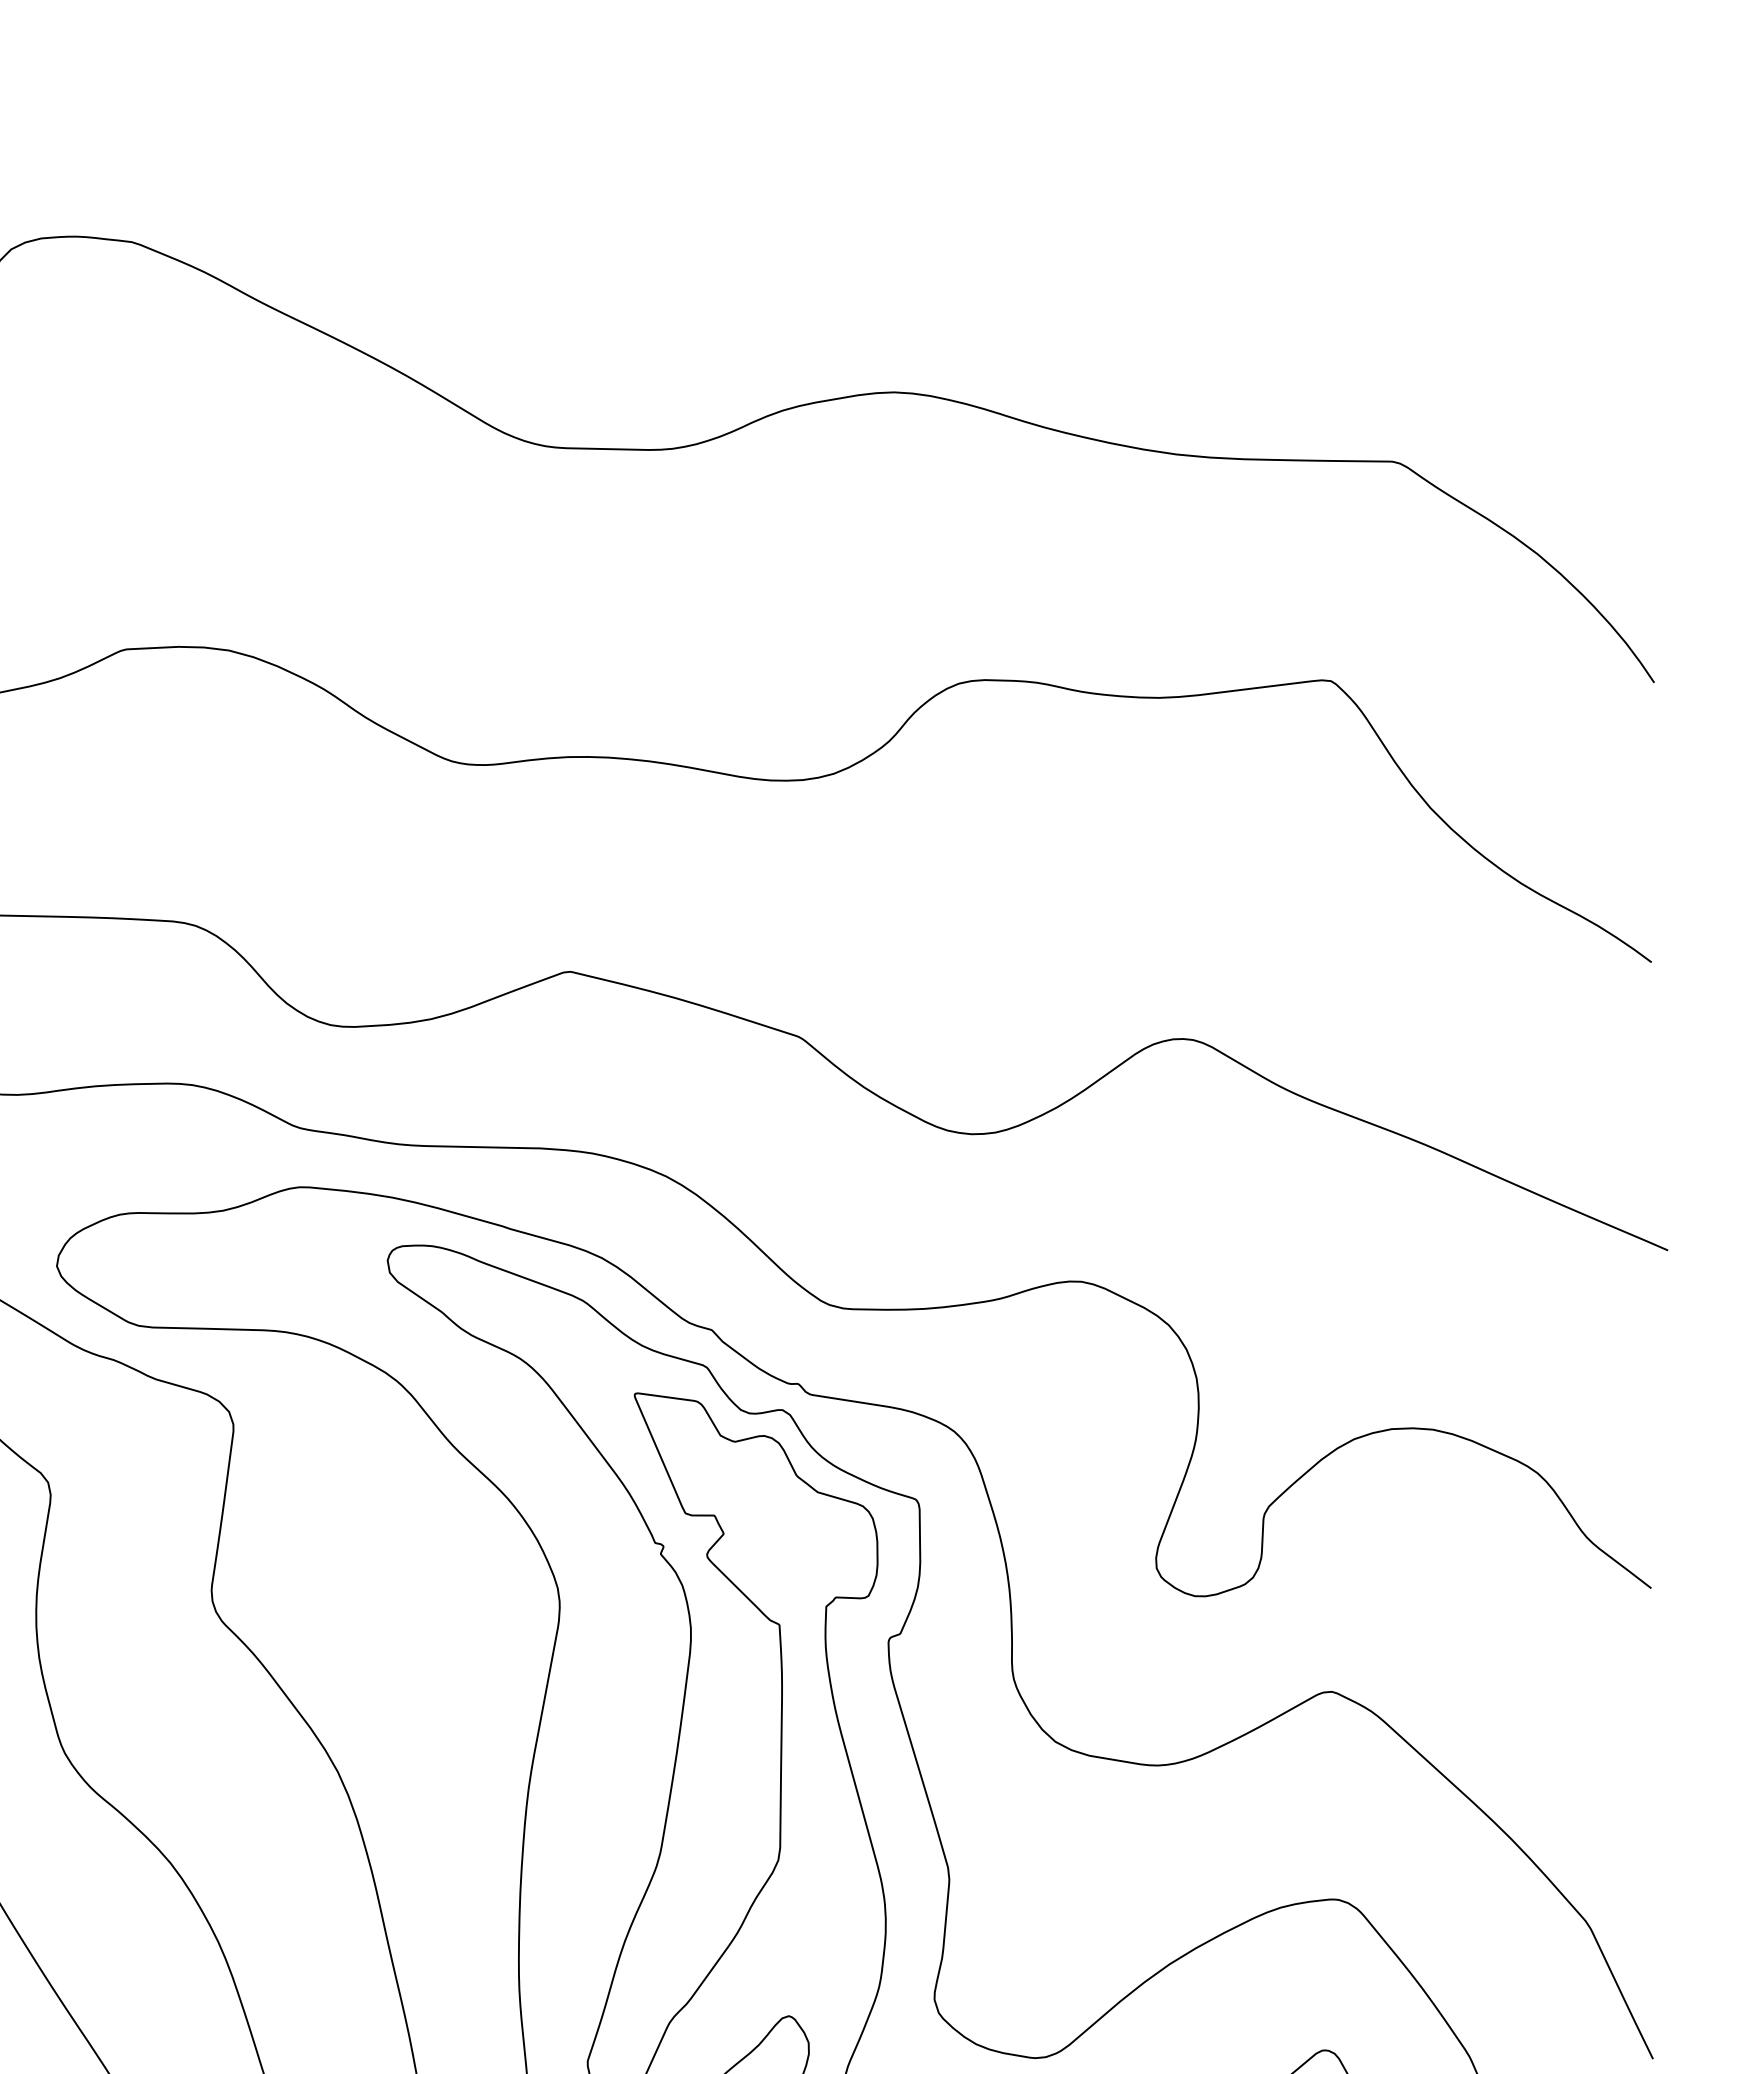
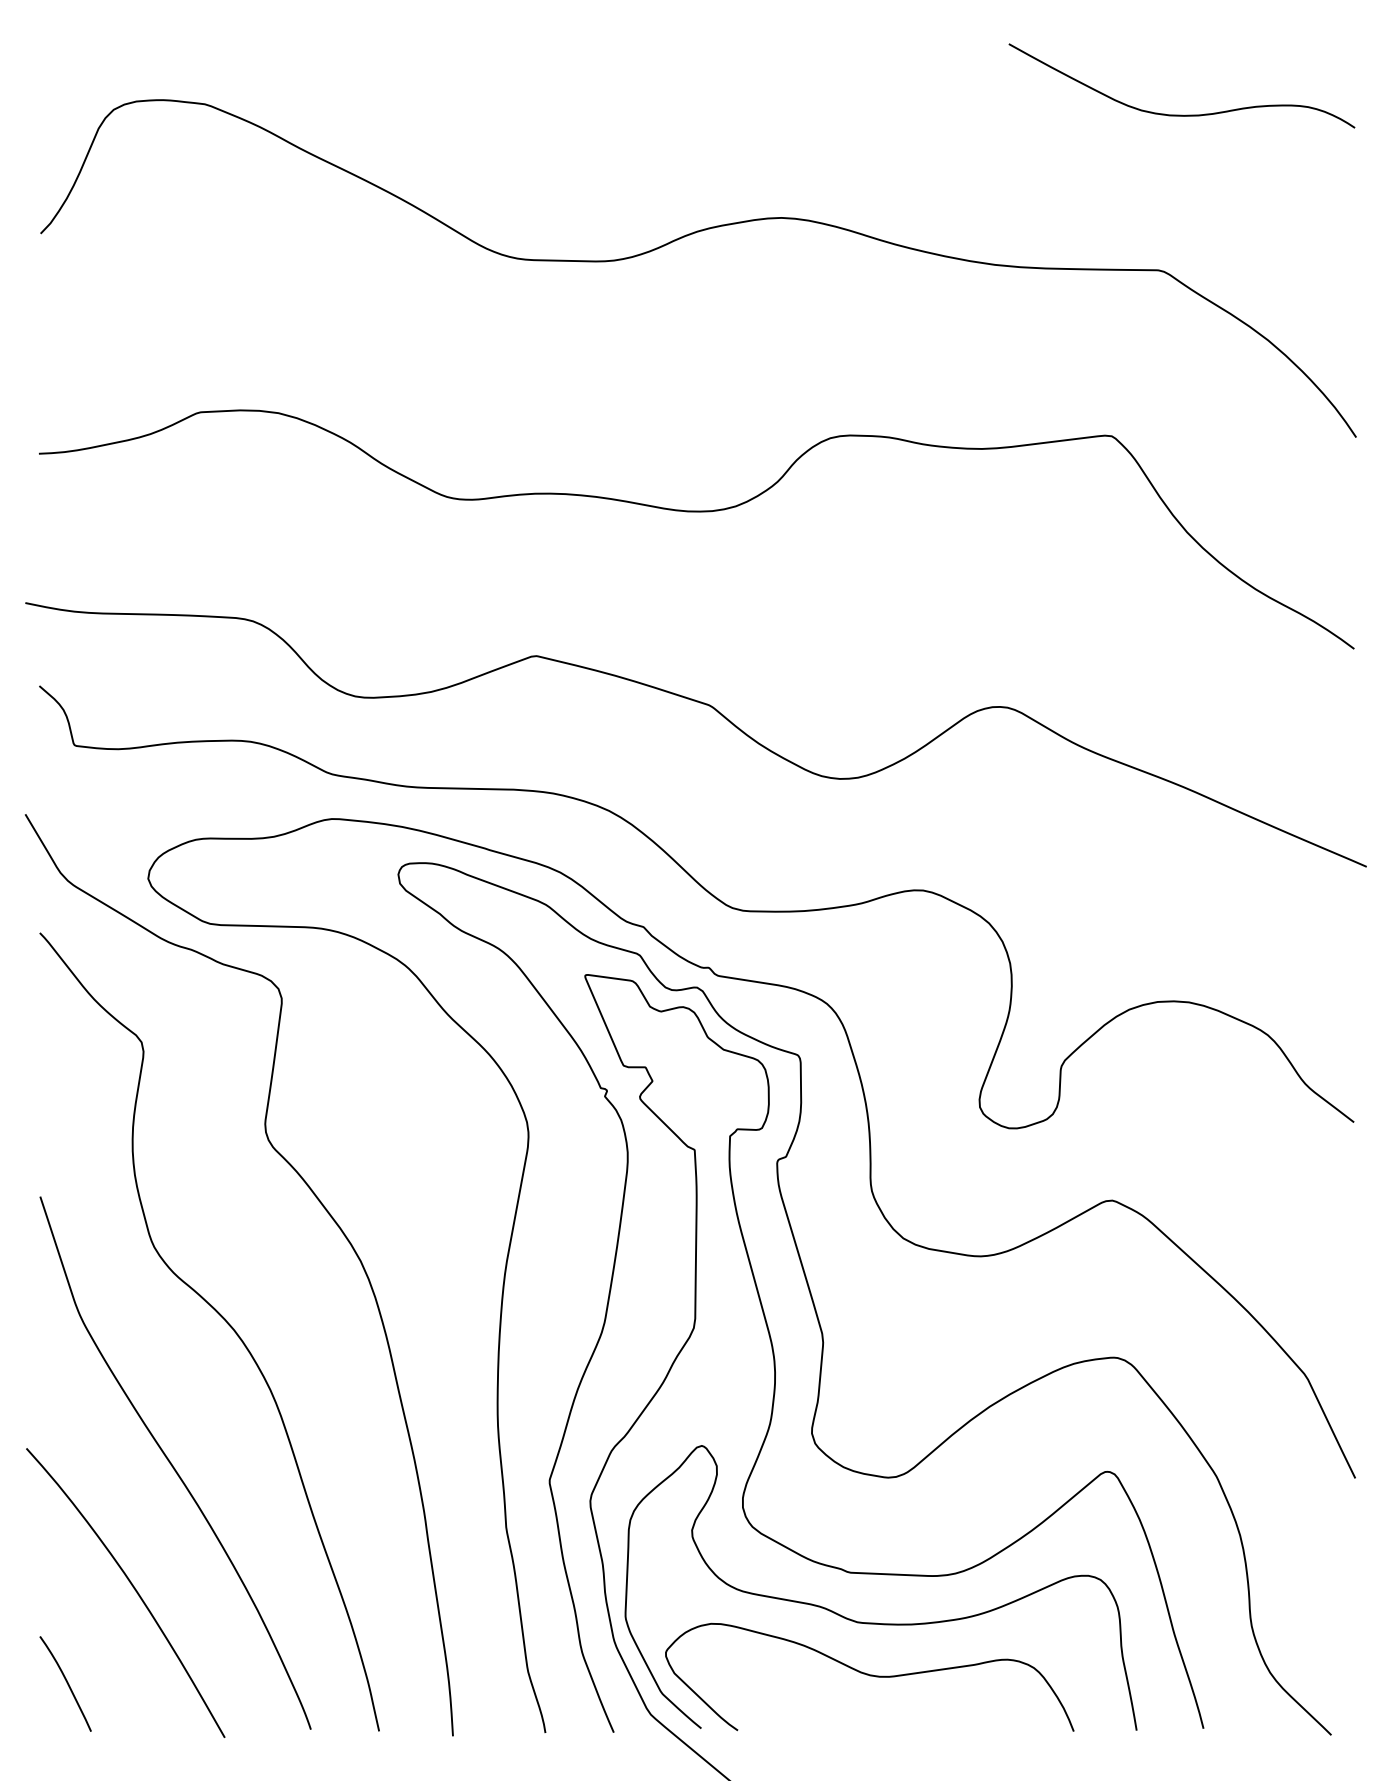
curve: (1423, 255) -> (1181, 114), added

